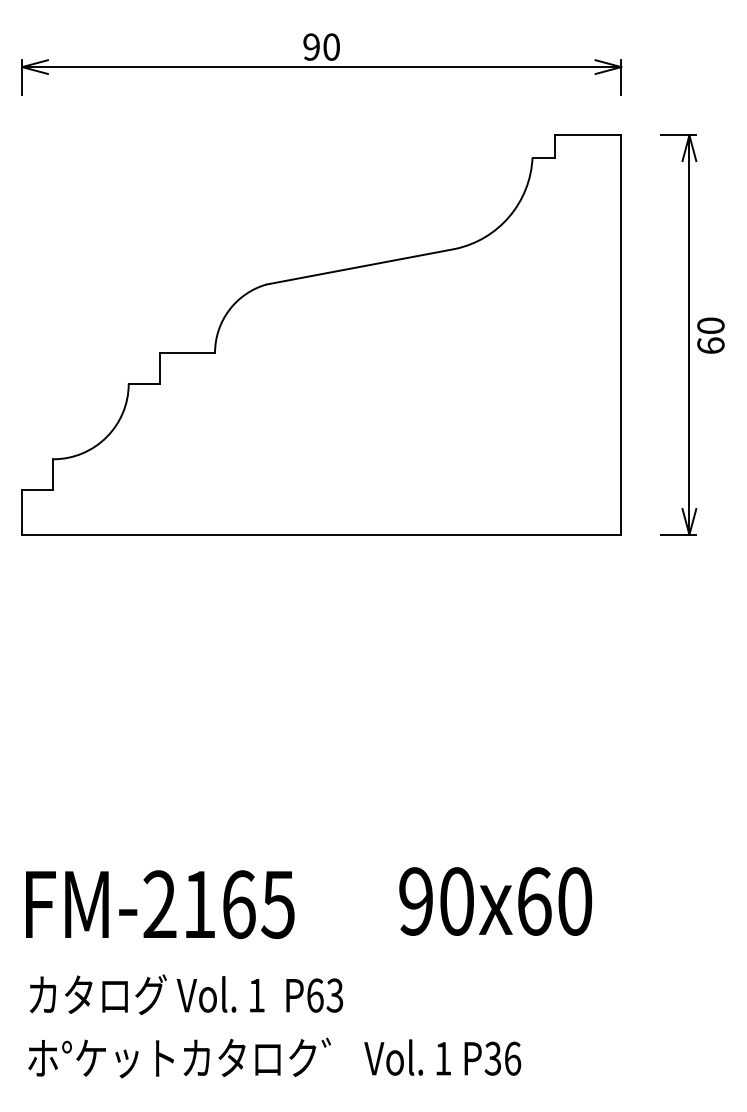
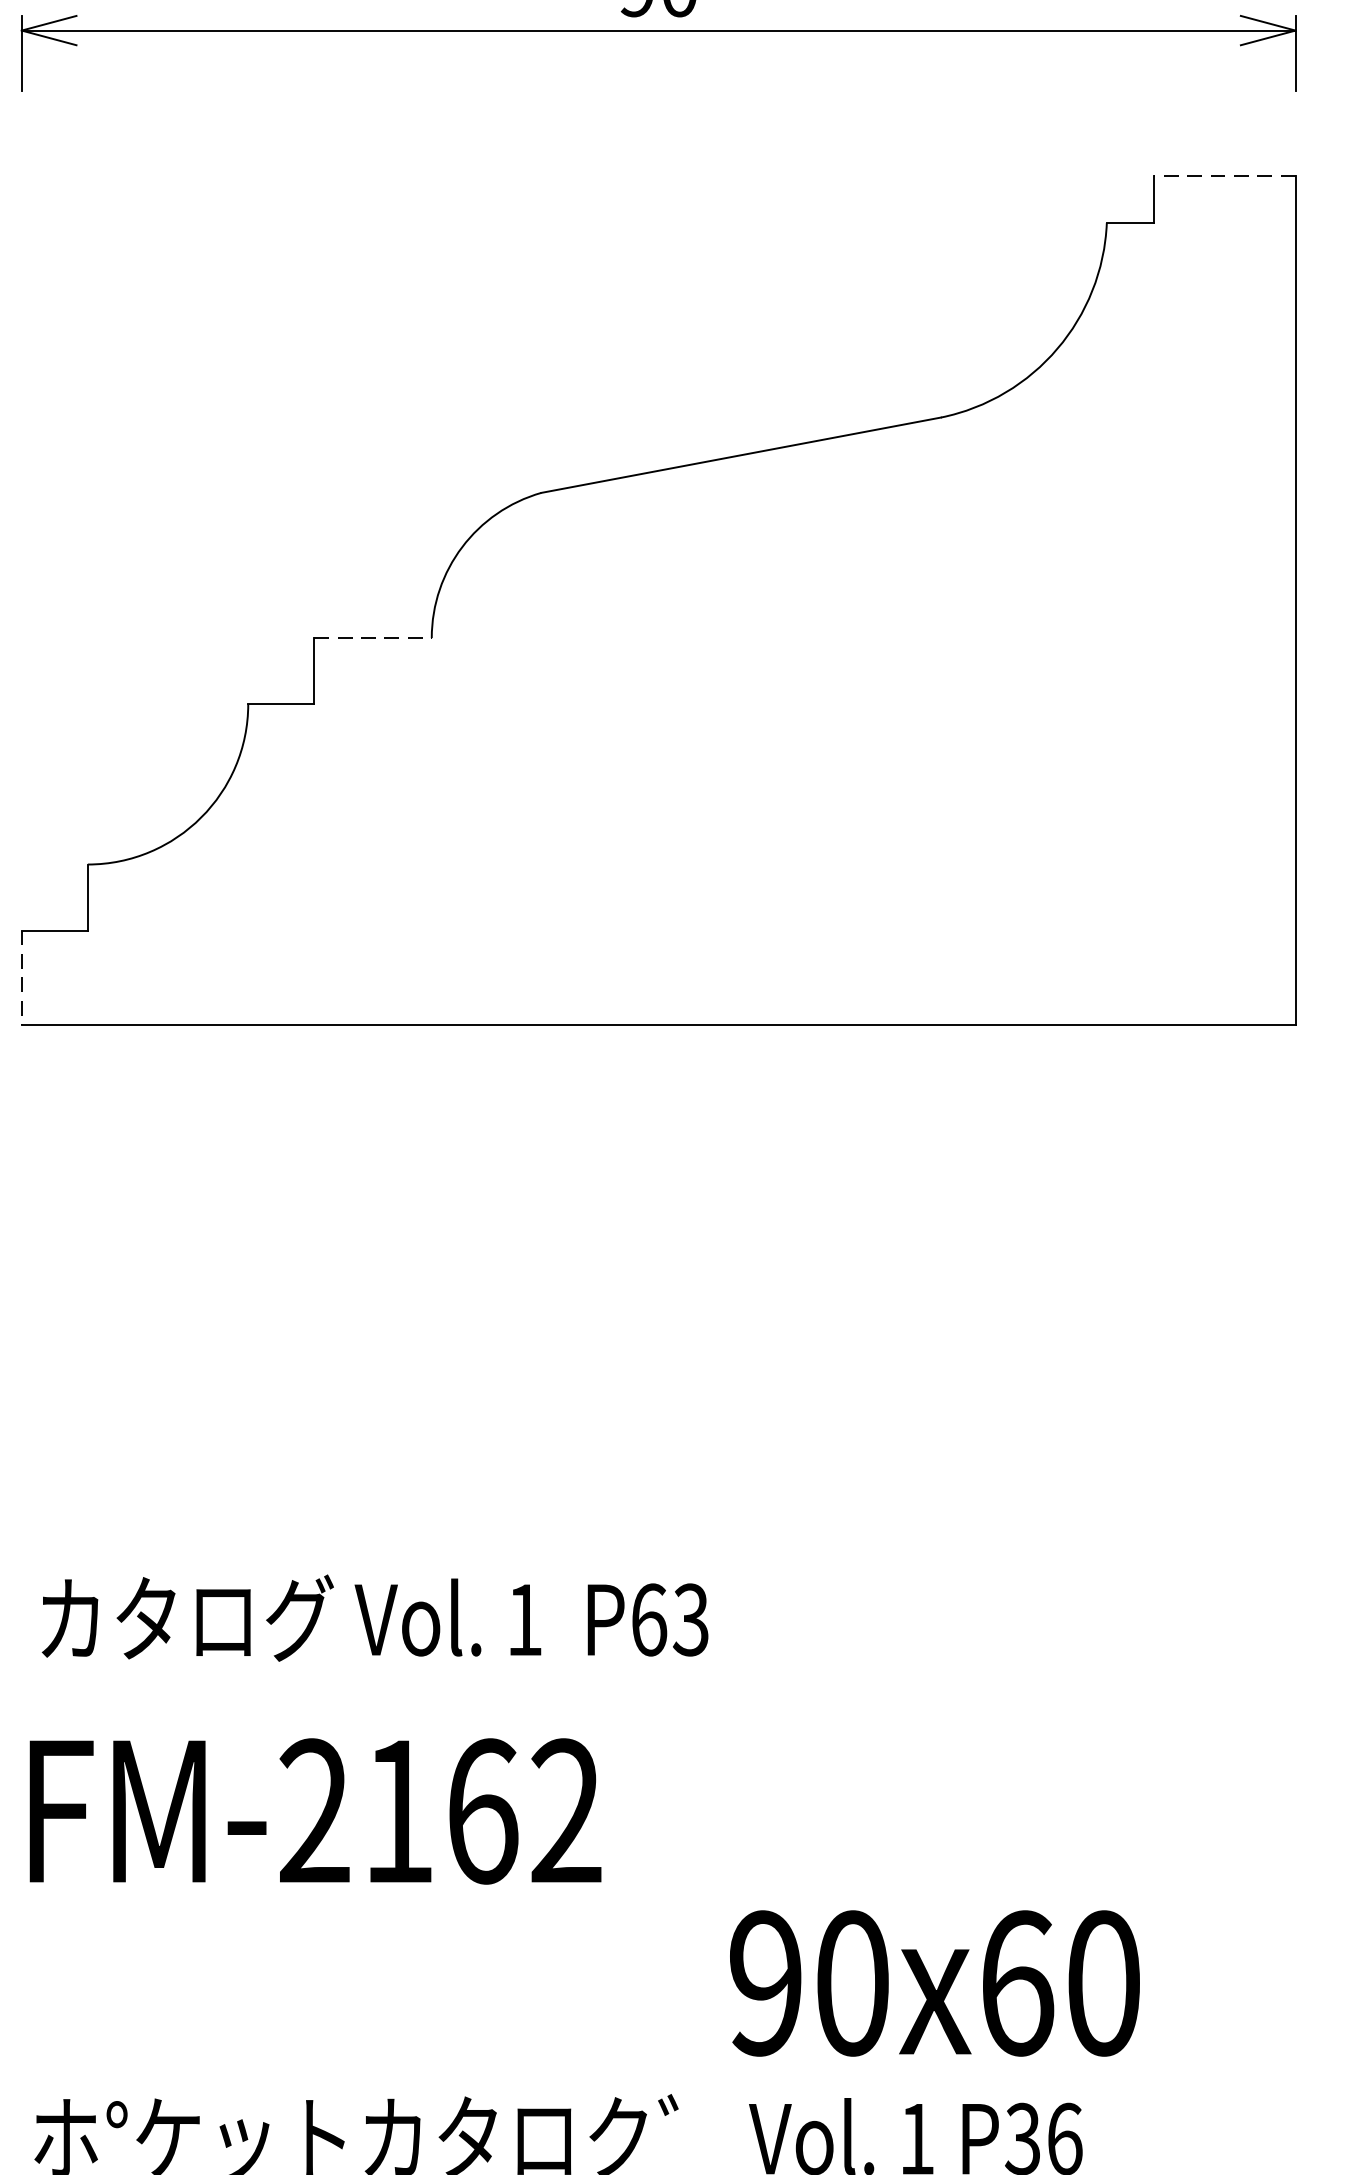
line: (587, 135) -> (1223, 176), solid -> dashed
line: (187, 352) -> (373, 637), solid -> dashed
line: (22, 513) -> (22, 979), solid -> dashed
text: (495, 901) -> (934, 1983), moved
text: (277, 904) -> (564, 1811), FM-2165 -> FM-2162
text: (186, 994) -> (375, 1617), moved

